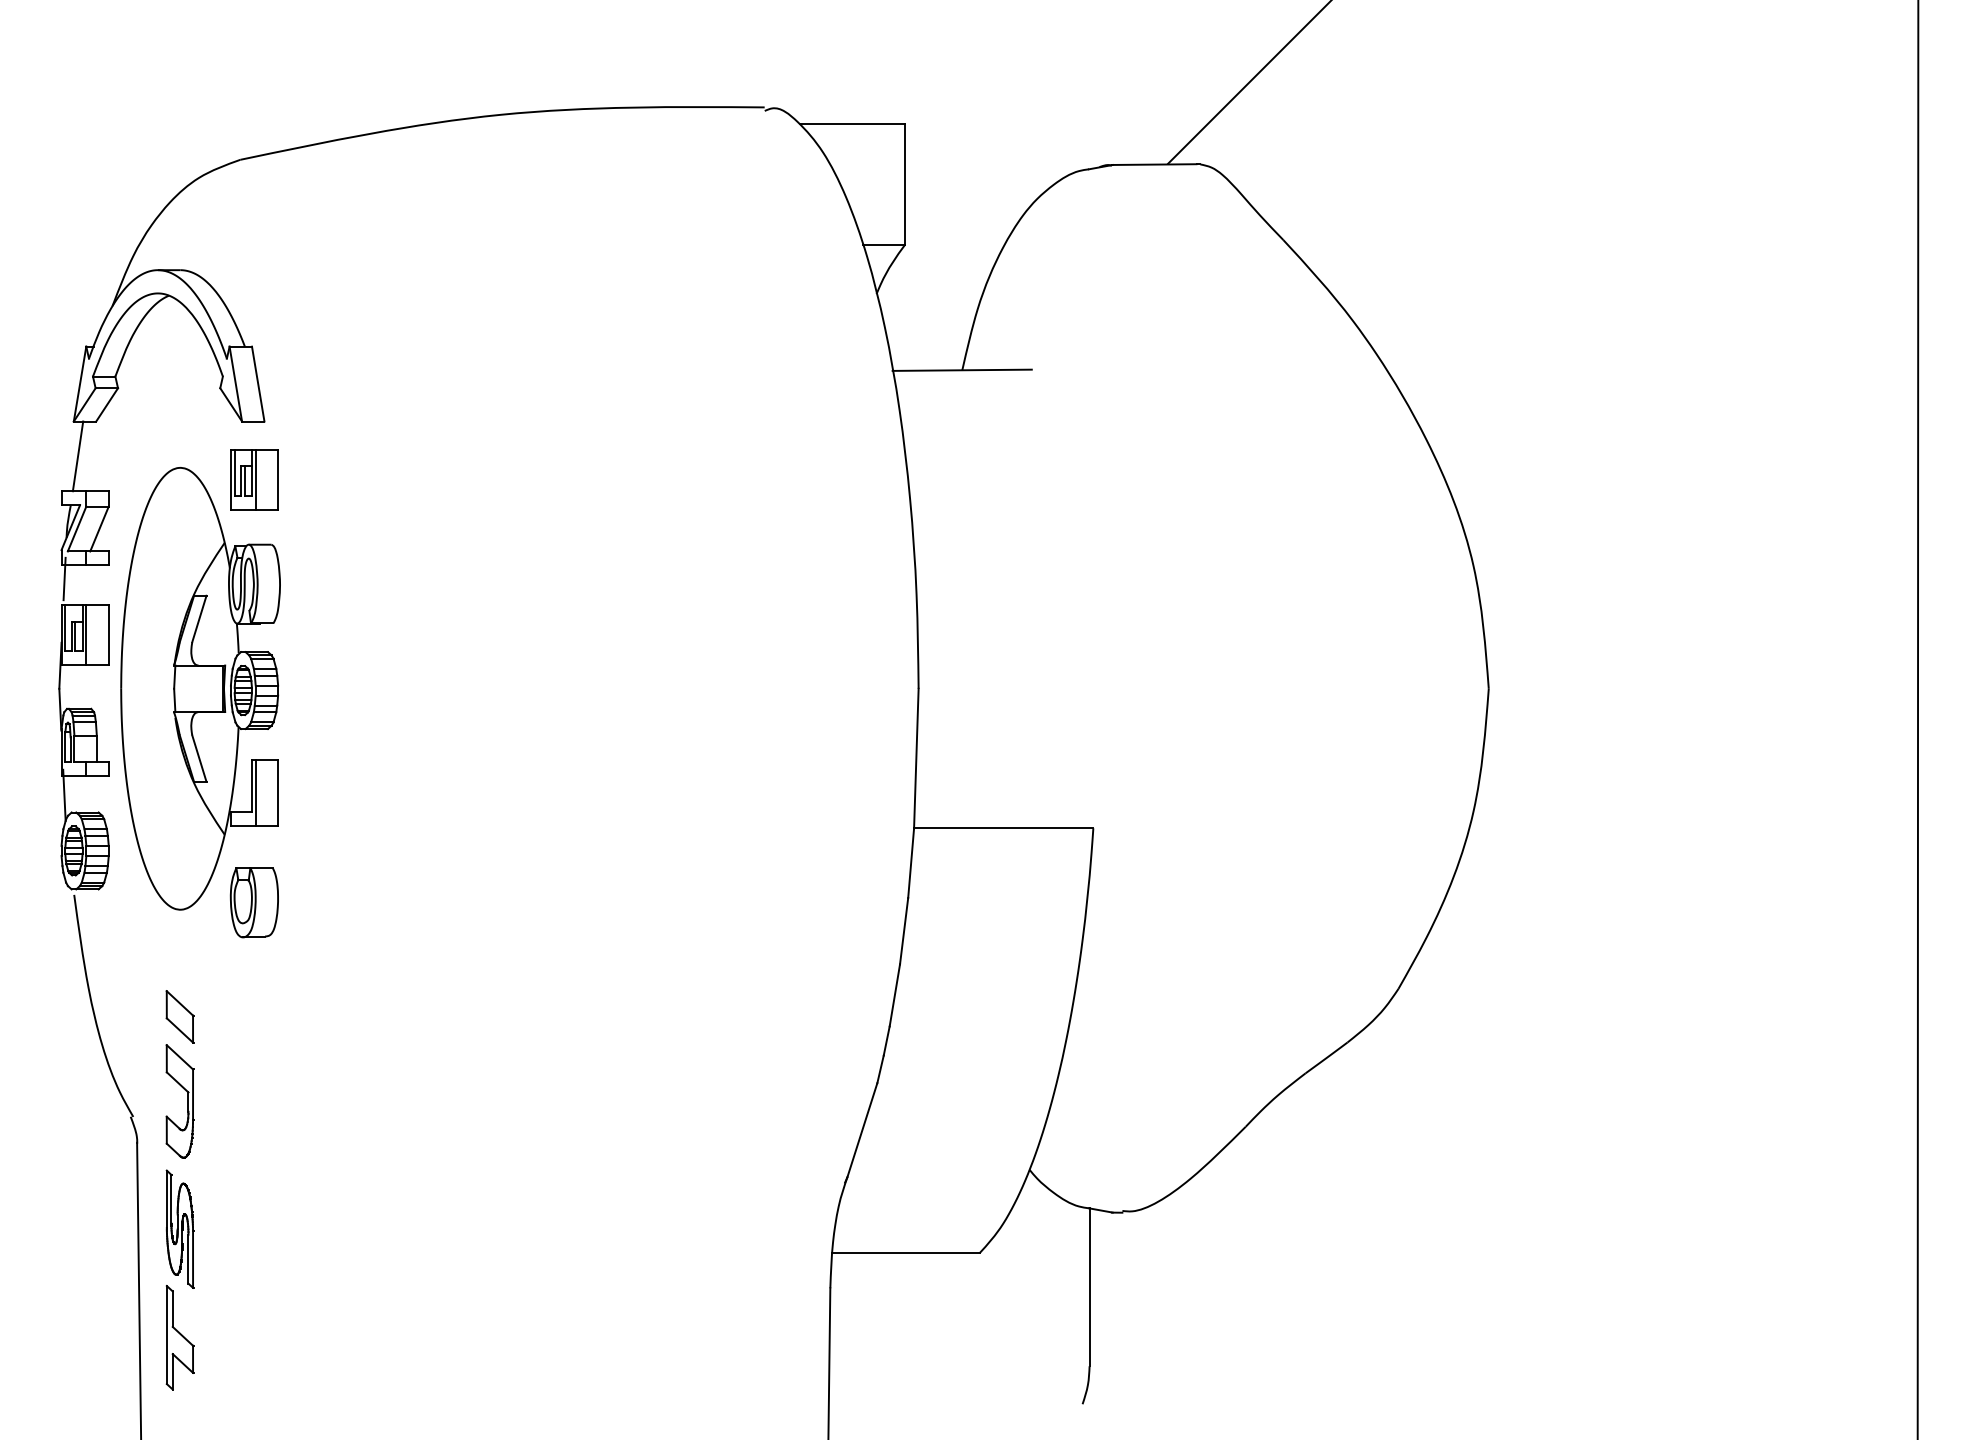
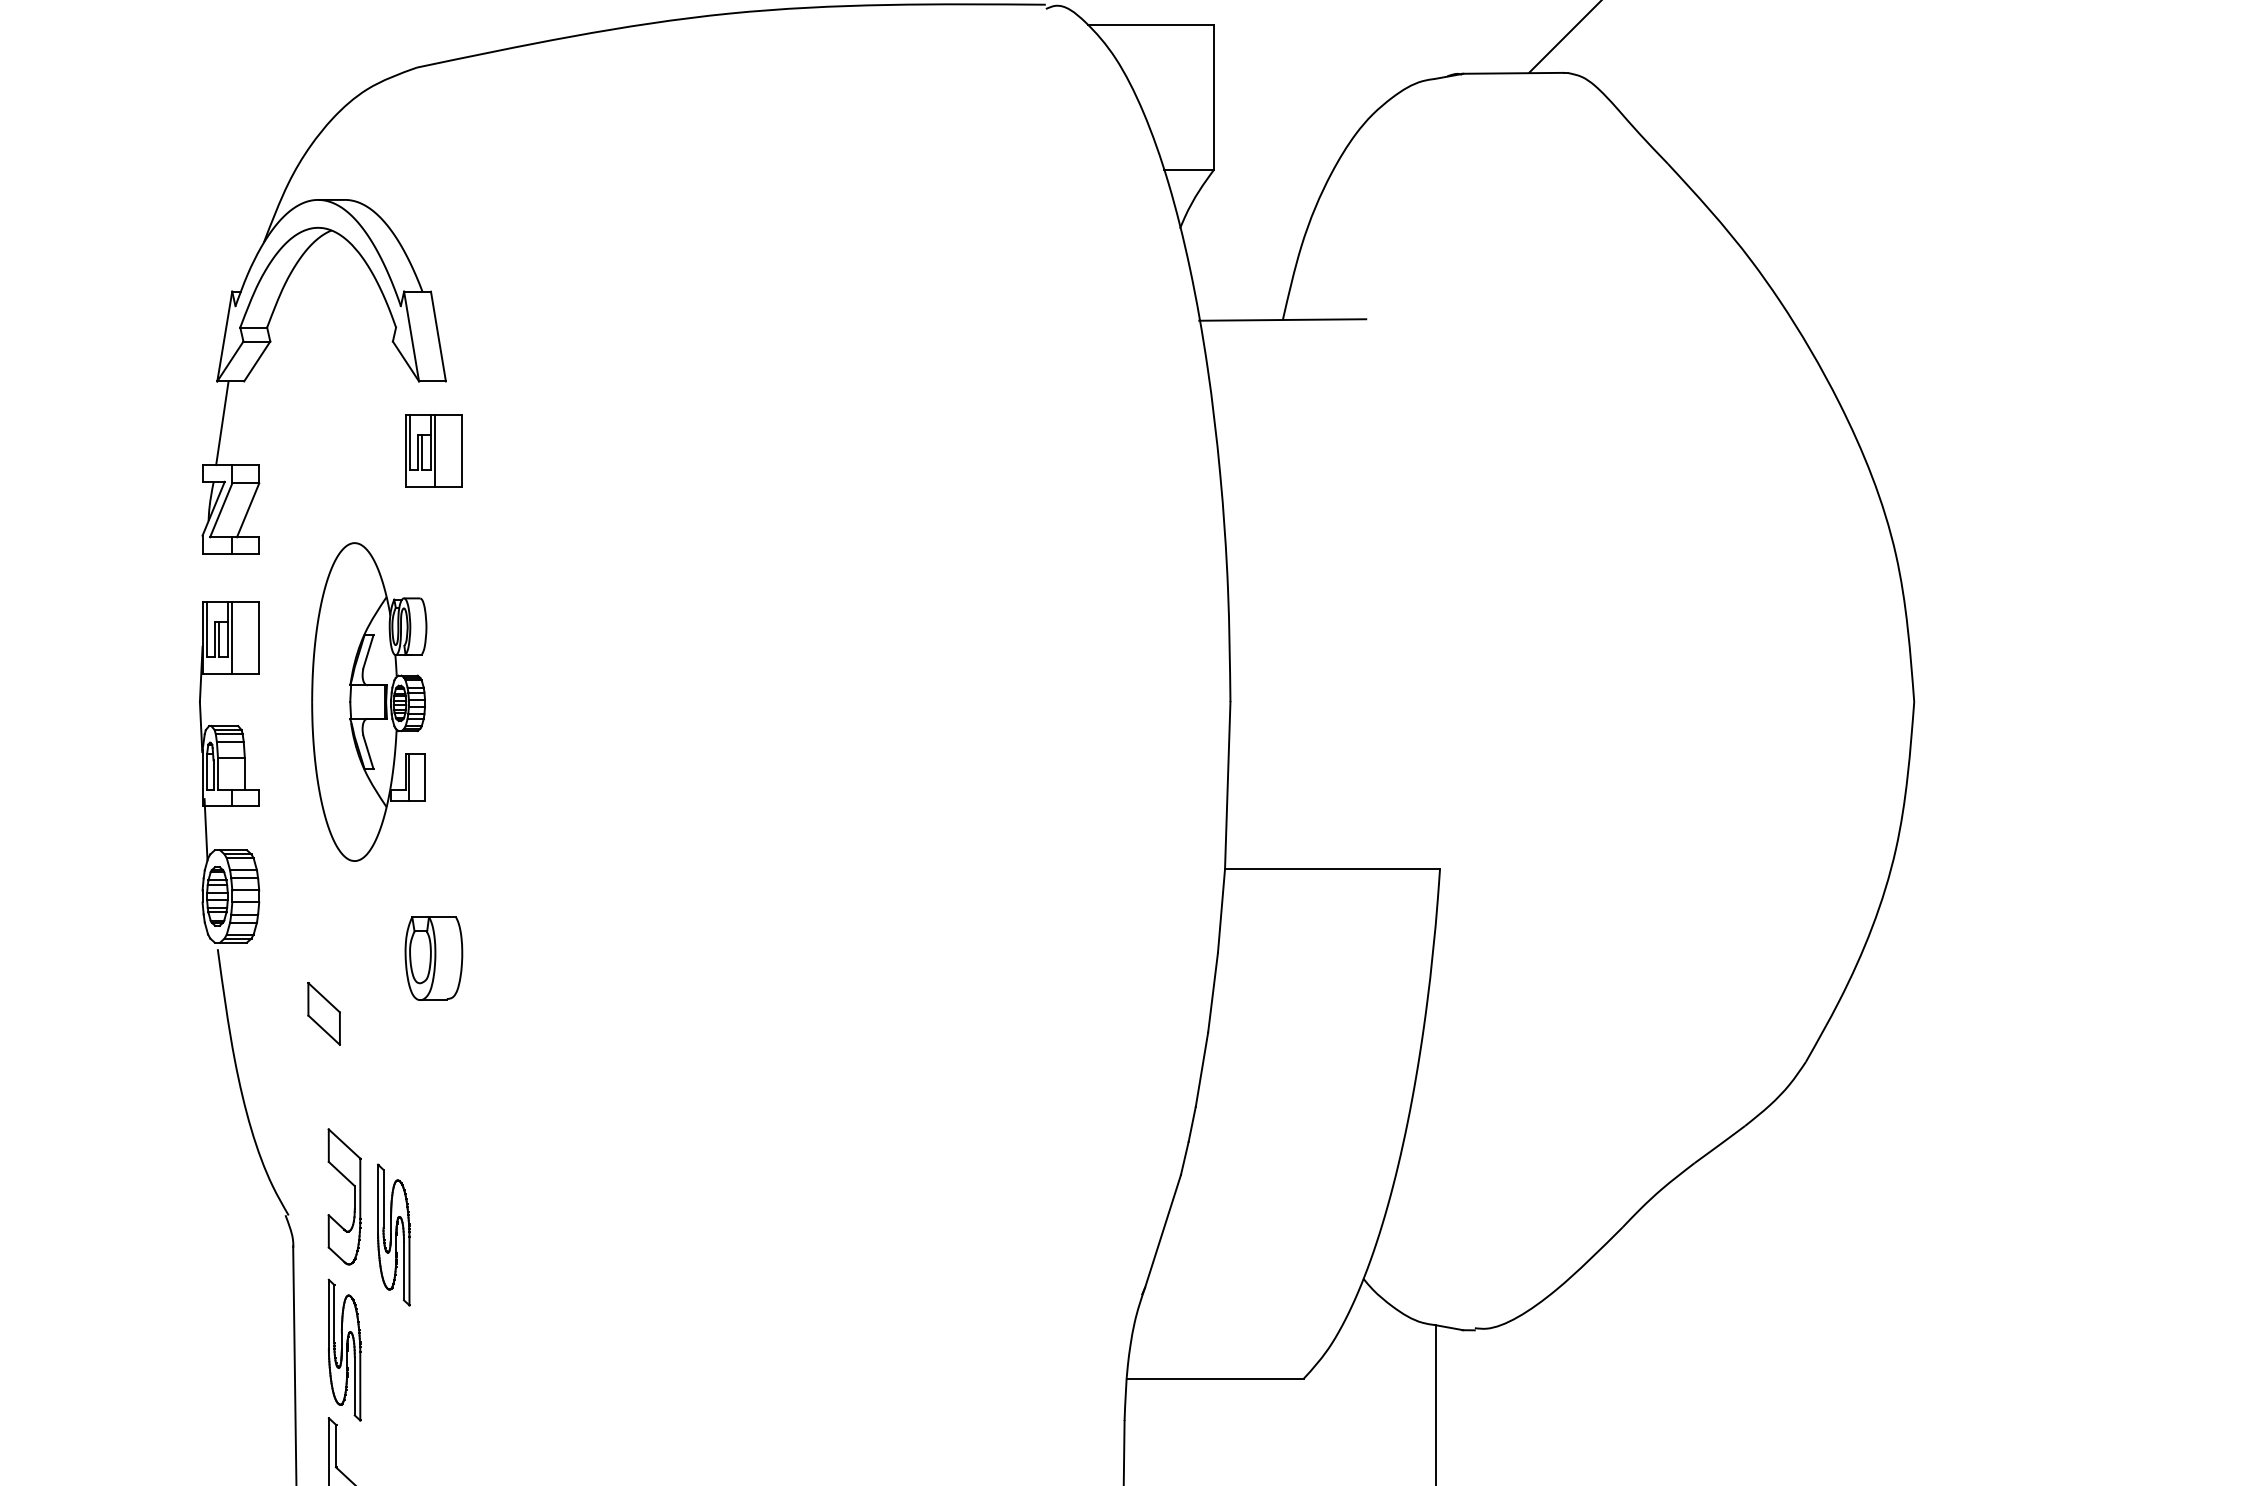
line: (64, 578) -> (206, 569), removed
part: (200, 688) -> (369, 701), size x0.6
part: (179, 1016) -> (323, 1013), moved
part: (220, 1132) -> (393, 1234), added

